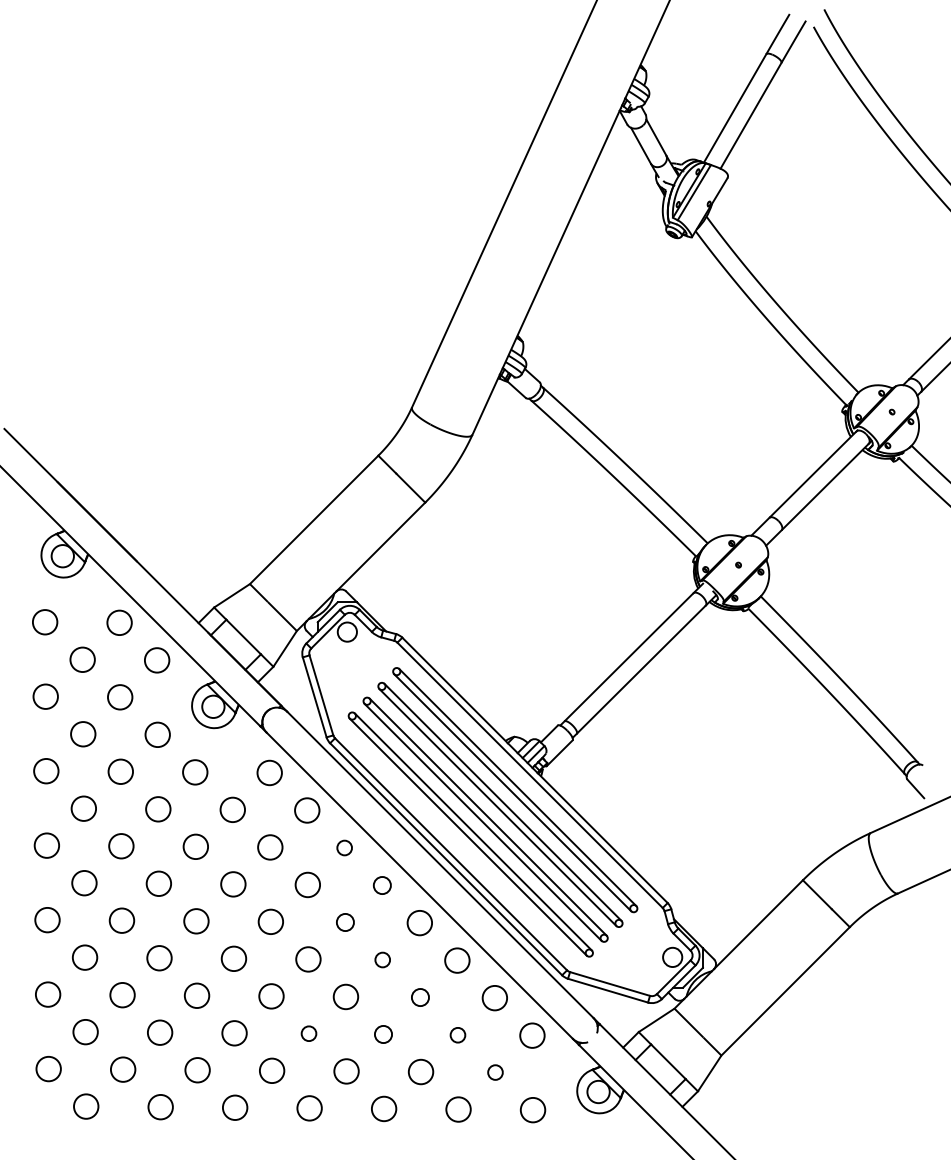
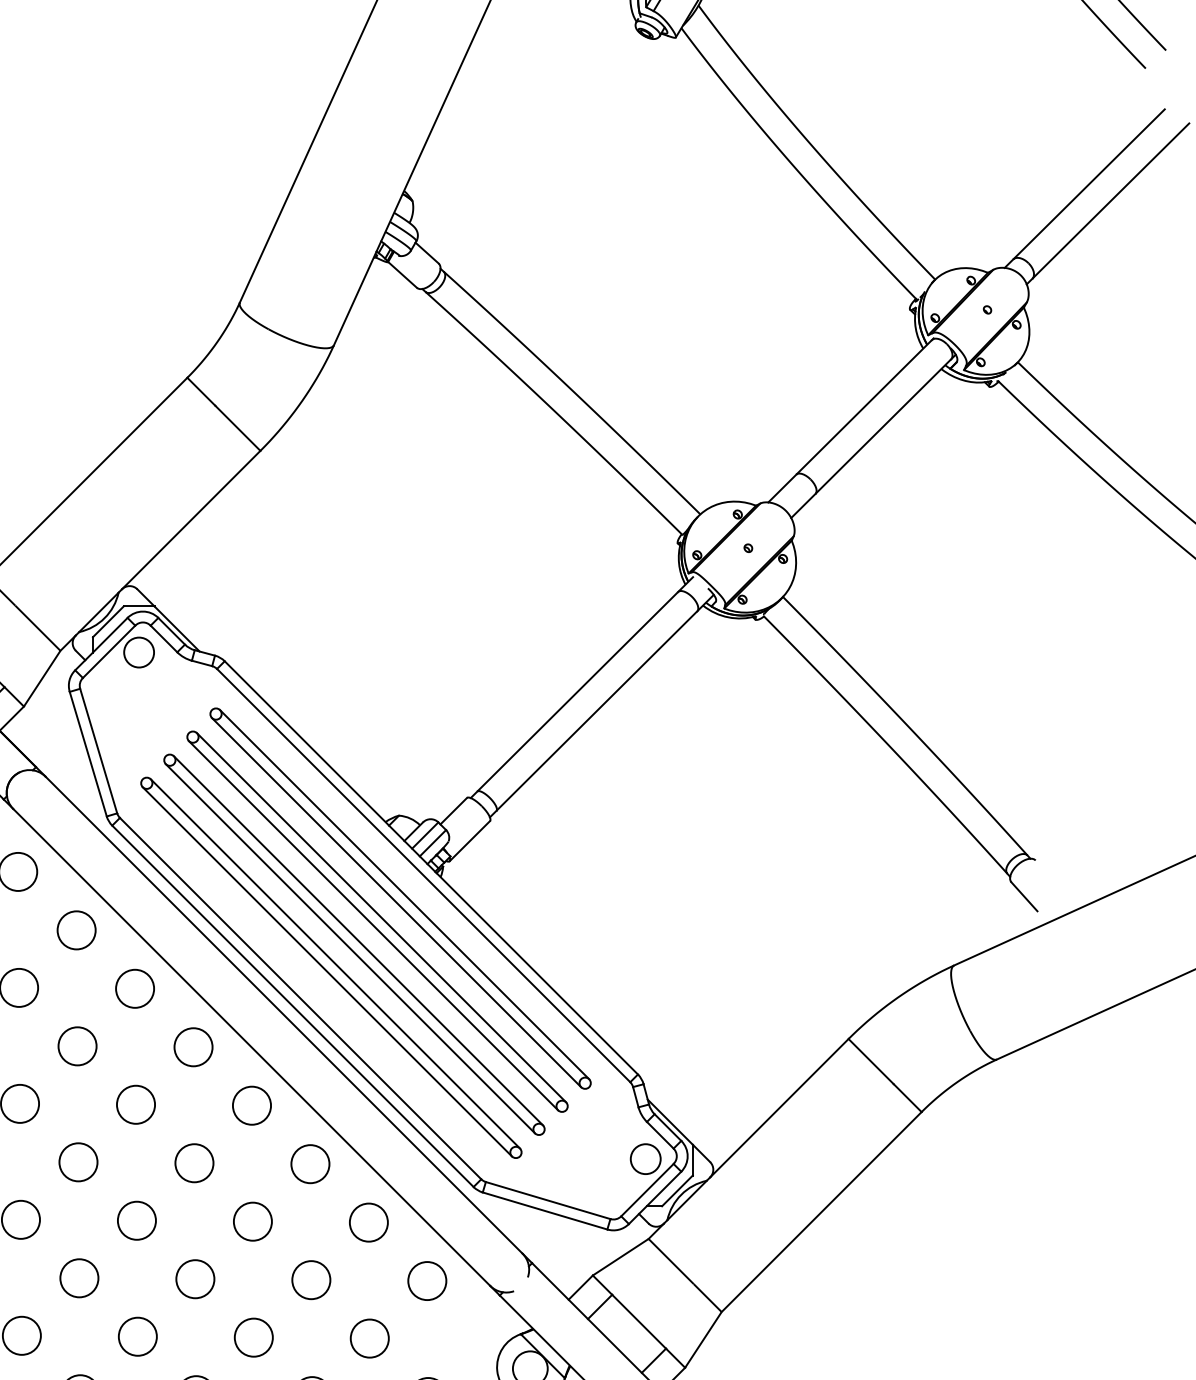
circle: (344, 847) -> (134, 987), size x1.67
circle: (382, 885) -> (193, 1047), size x1.43
circle: (345, 922) -> (136, 1104), size x1.43
circle: (382, 959) -> (193, 1162), size x1.67
circle: (420, 997) -> (253, 1221), size x1.43
circle: (308, 1033) -> (78, 1277), size x1.67
circle: (383, 1034) -> (195, 1279), size x1.43
circle: (457, 1035) -> (310, 1280), size x1.67
circle: (495, 1072) -> (369, 1338), size x1.67

